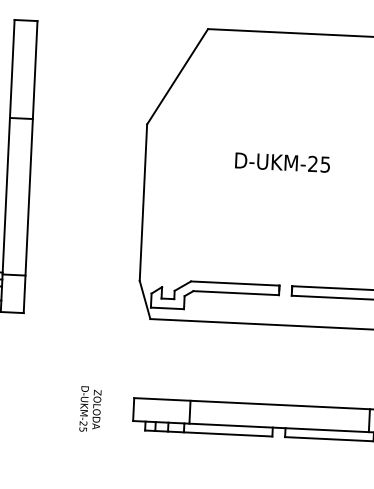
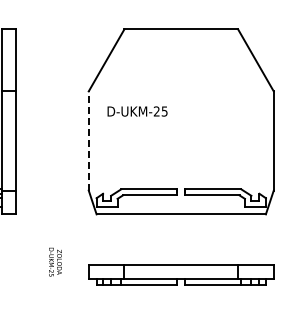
text: (282, 162) -> (137, 111), moved
line: (142, 203) -> (88, 141), solid -> dashed
text: (90, 408) -> (55, 261), moved

